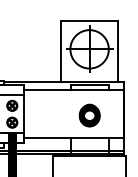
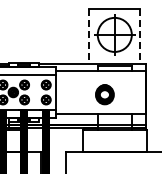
line: (61, 52) -> (89, 37), solid -> dashed
line: (118, 52) -> (140, 37), solid -> dashed
part: (89, 115) -> (104, 94), moved

